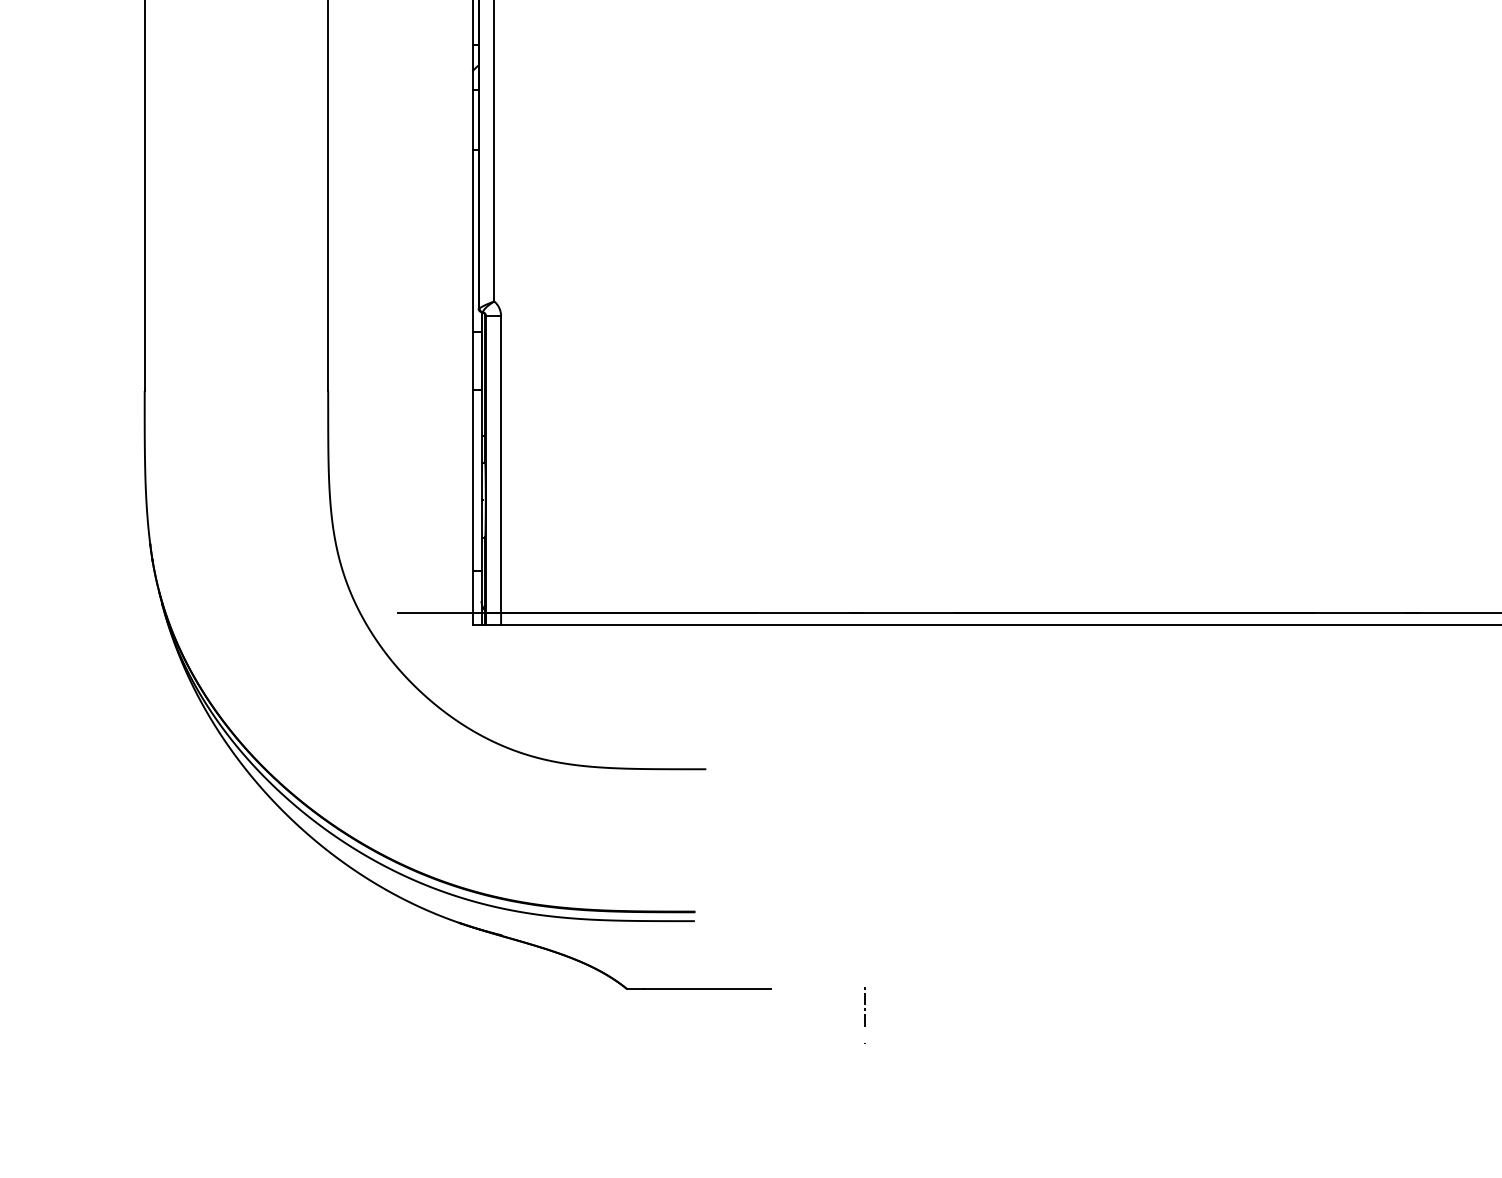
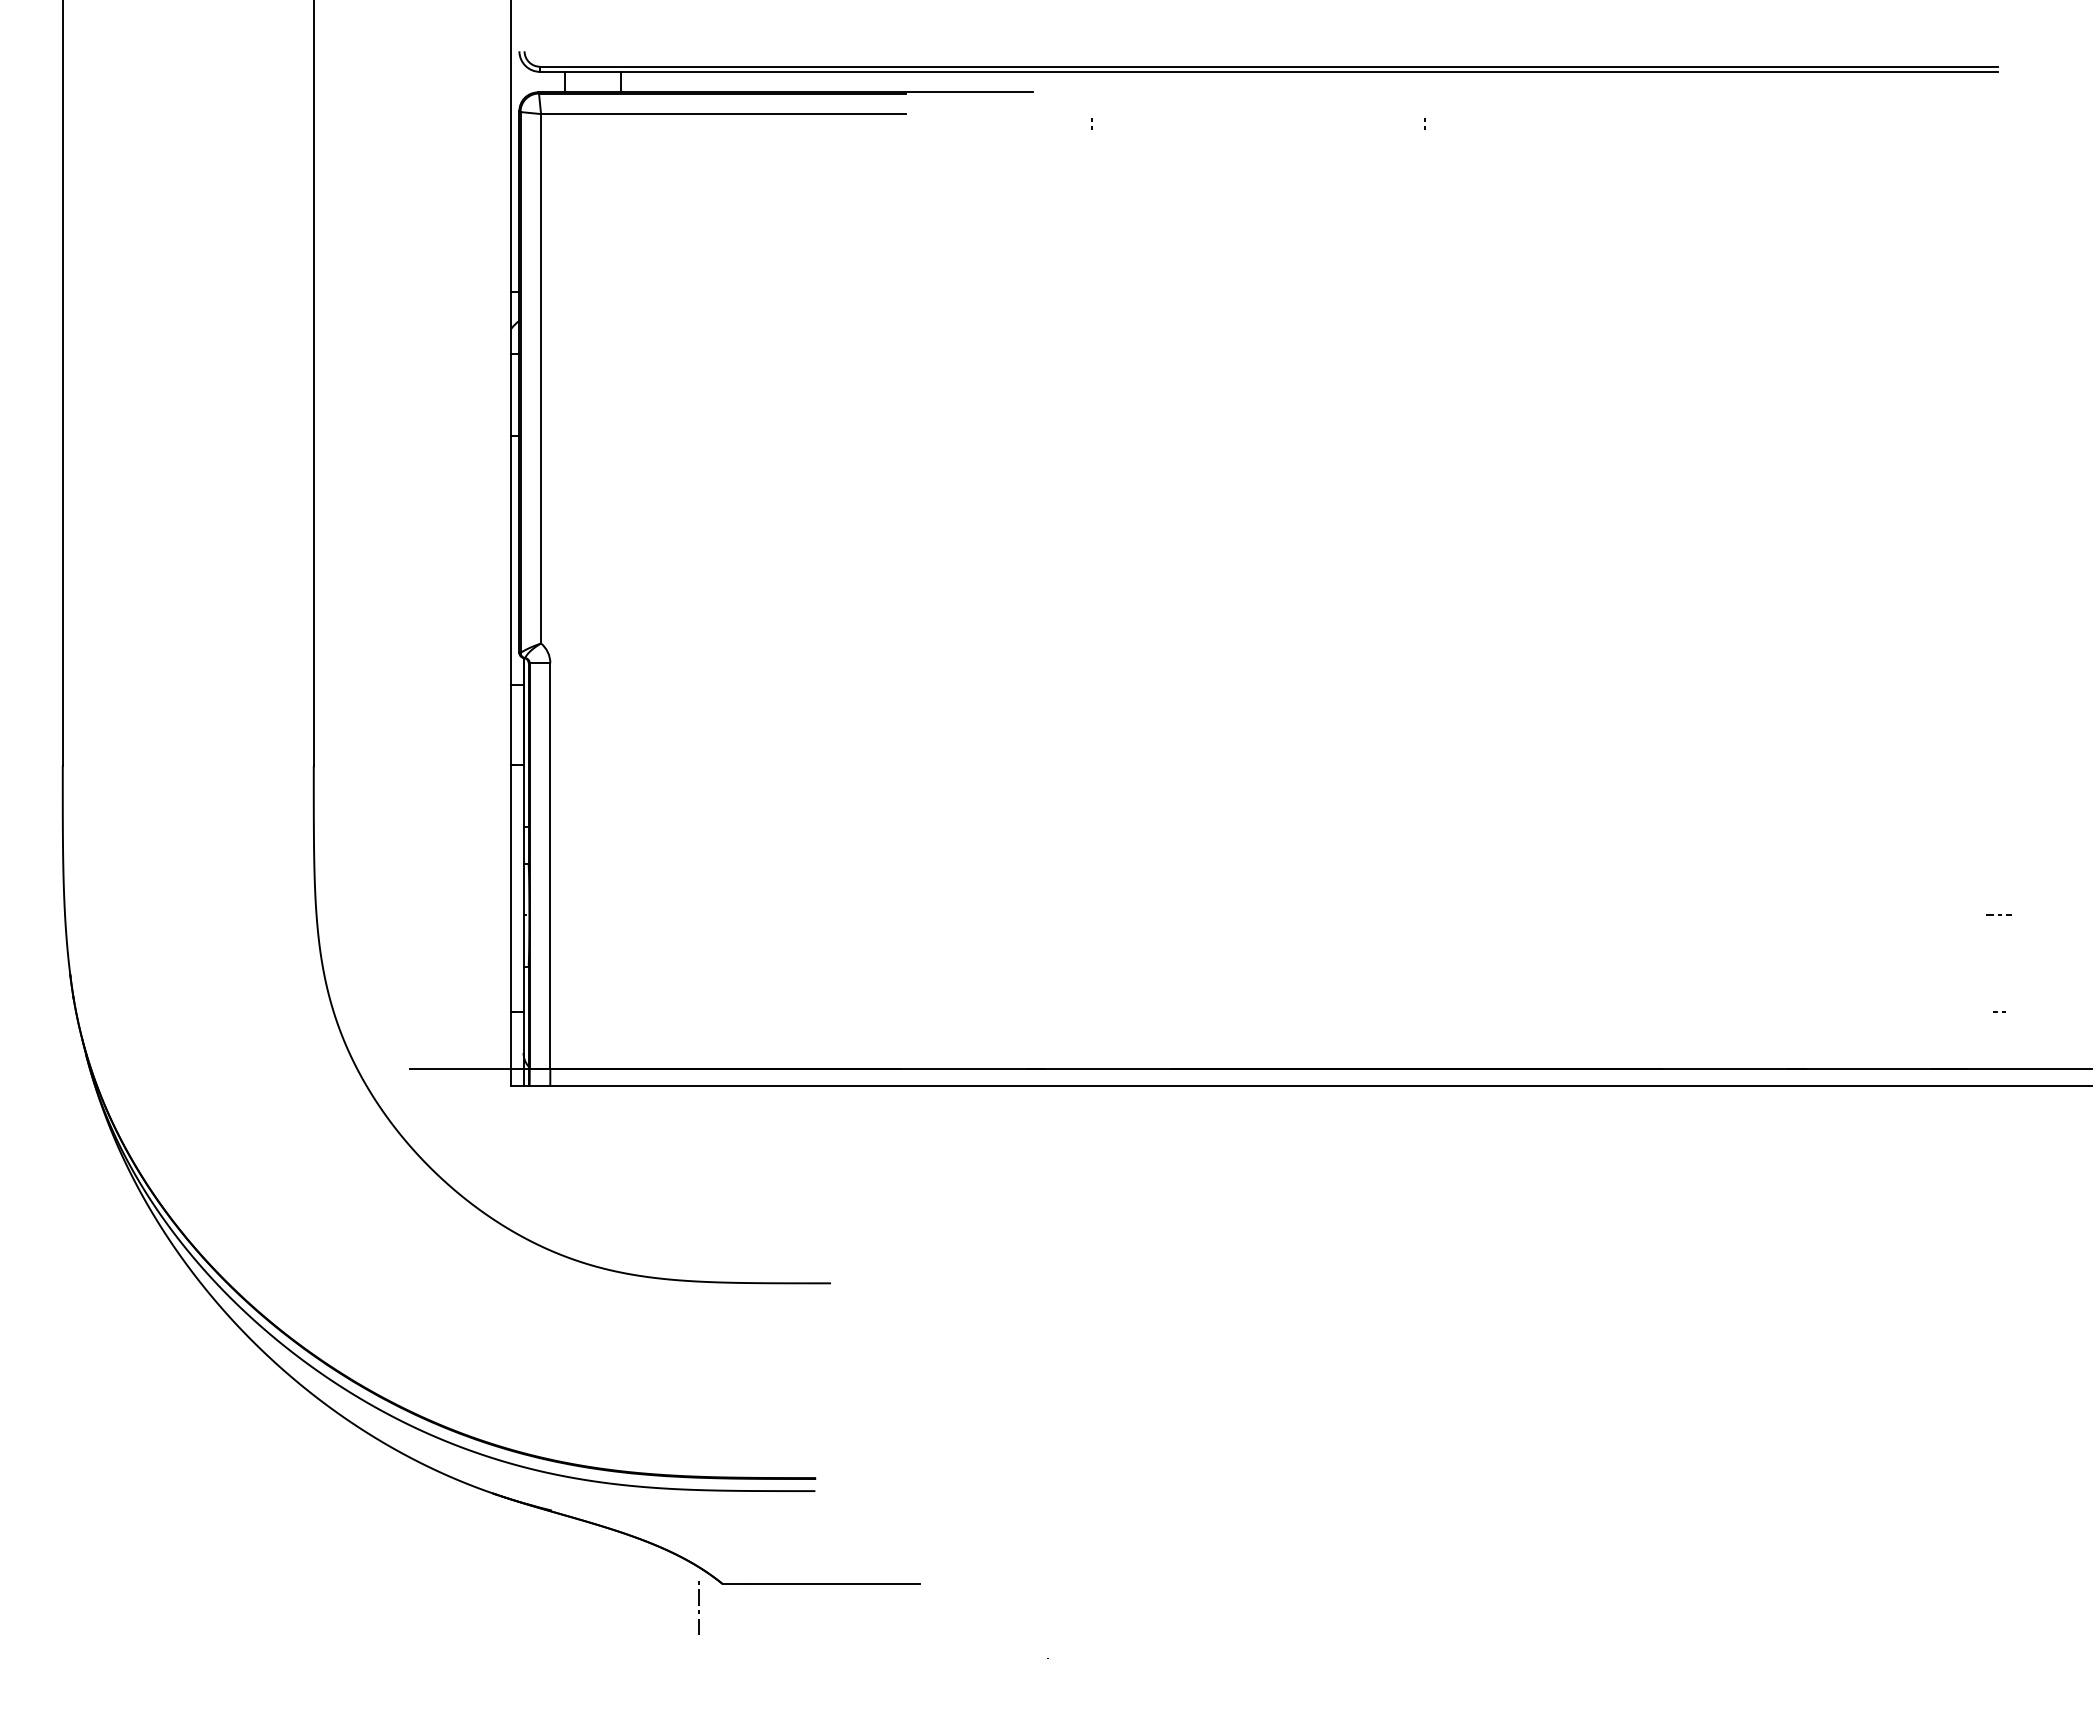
line: (864, 1004) -> (698, 1605), moved

